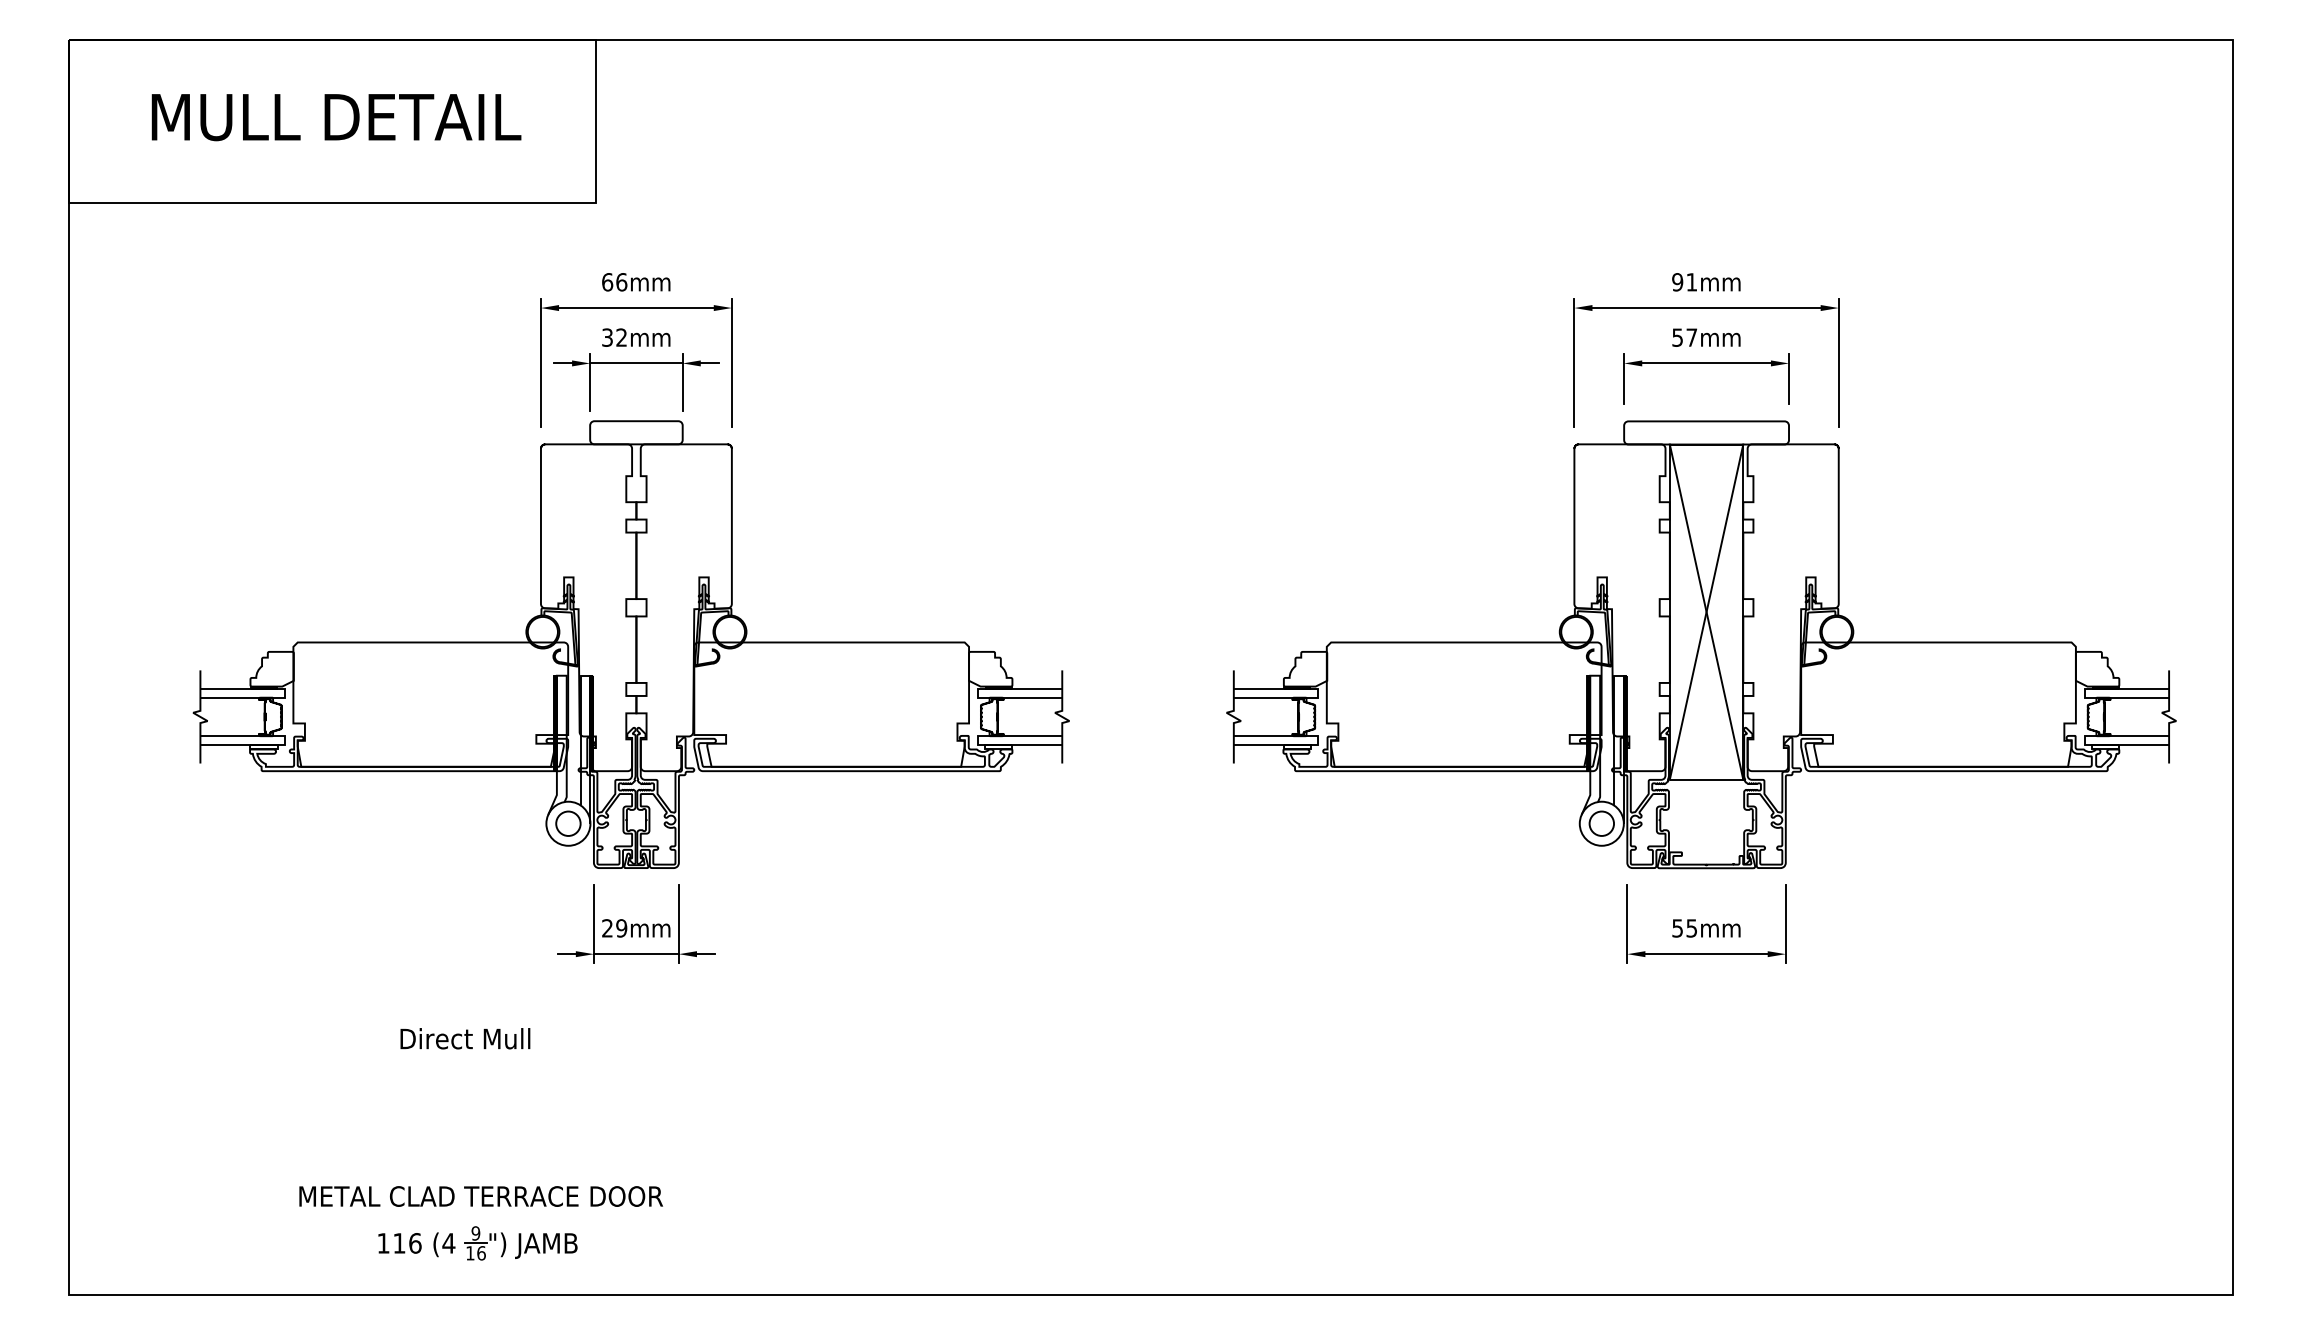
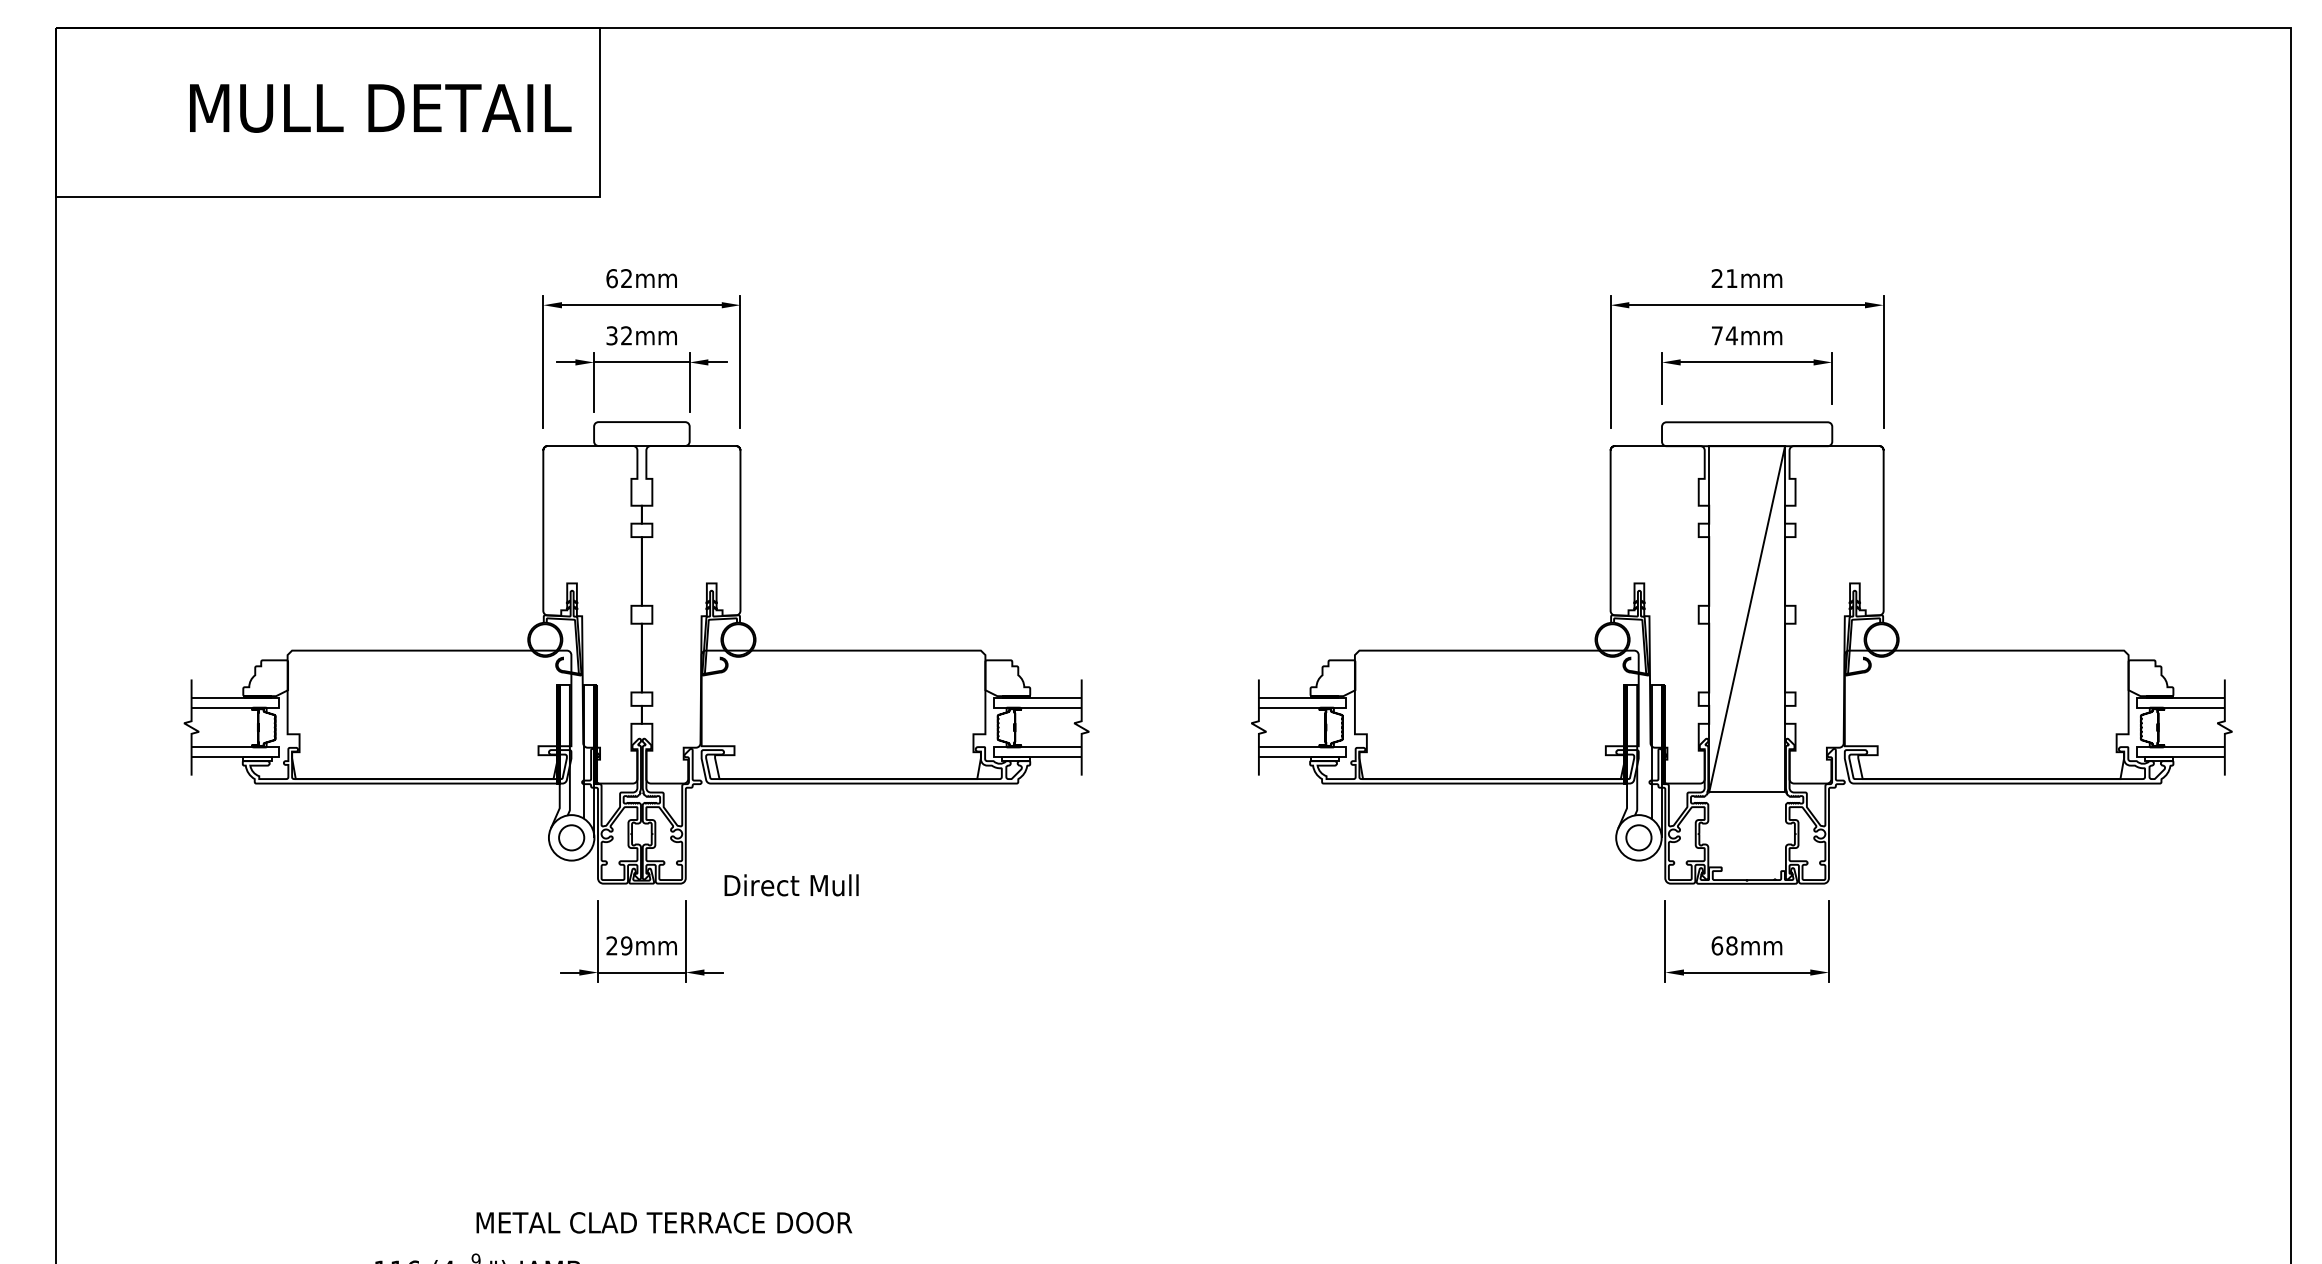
text: (336, 117) -> (380, 108), moved
text: (621, 282) -> (626, 278), 66mm -> 62mm
text: (1677, 282) -> (1717, 278), 91mm -> 21mm
text: (1684, 337) -> (1724, 335), 57mm -> 74mm
line: (1706, 611) -> (1747, 618), removed
text: (1684, 928) -> (1724, 946), 55mm -> 68mm
text: (465, 1038) -> (791, 885), moved
text: (480, 1196) -> (663, 1222), moved

